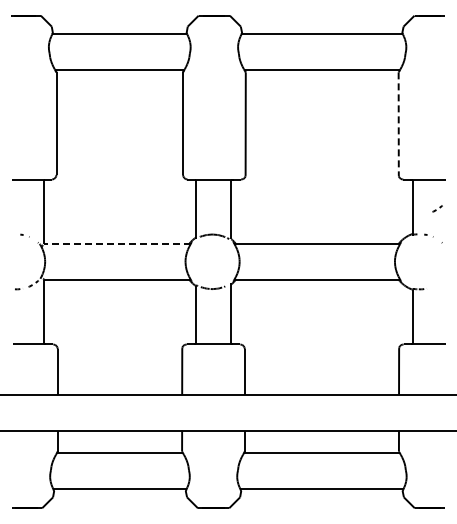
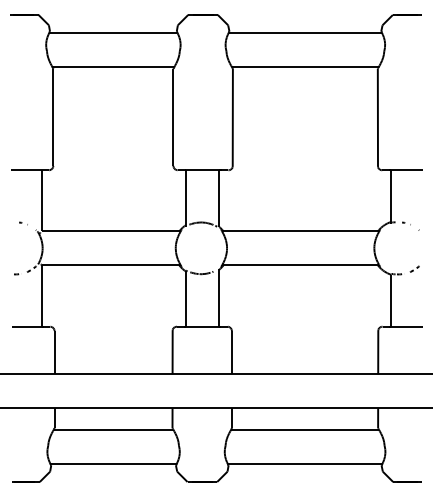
line: (398, 124) -> (377, 118), dashed -> solid
part: (437, 208) -> (414, 268), moved
line: (116, 243) -> (110, 230), dashed -> solid

